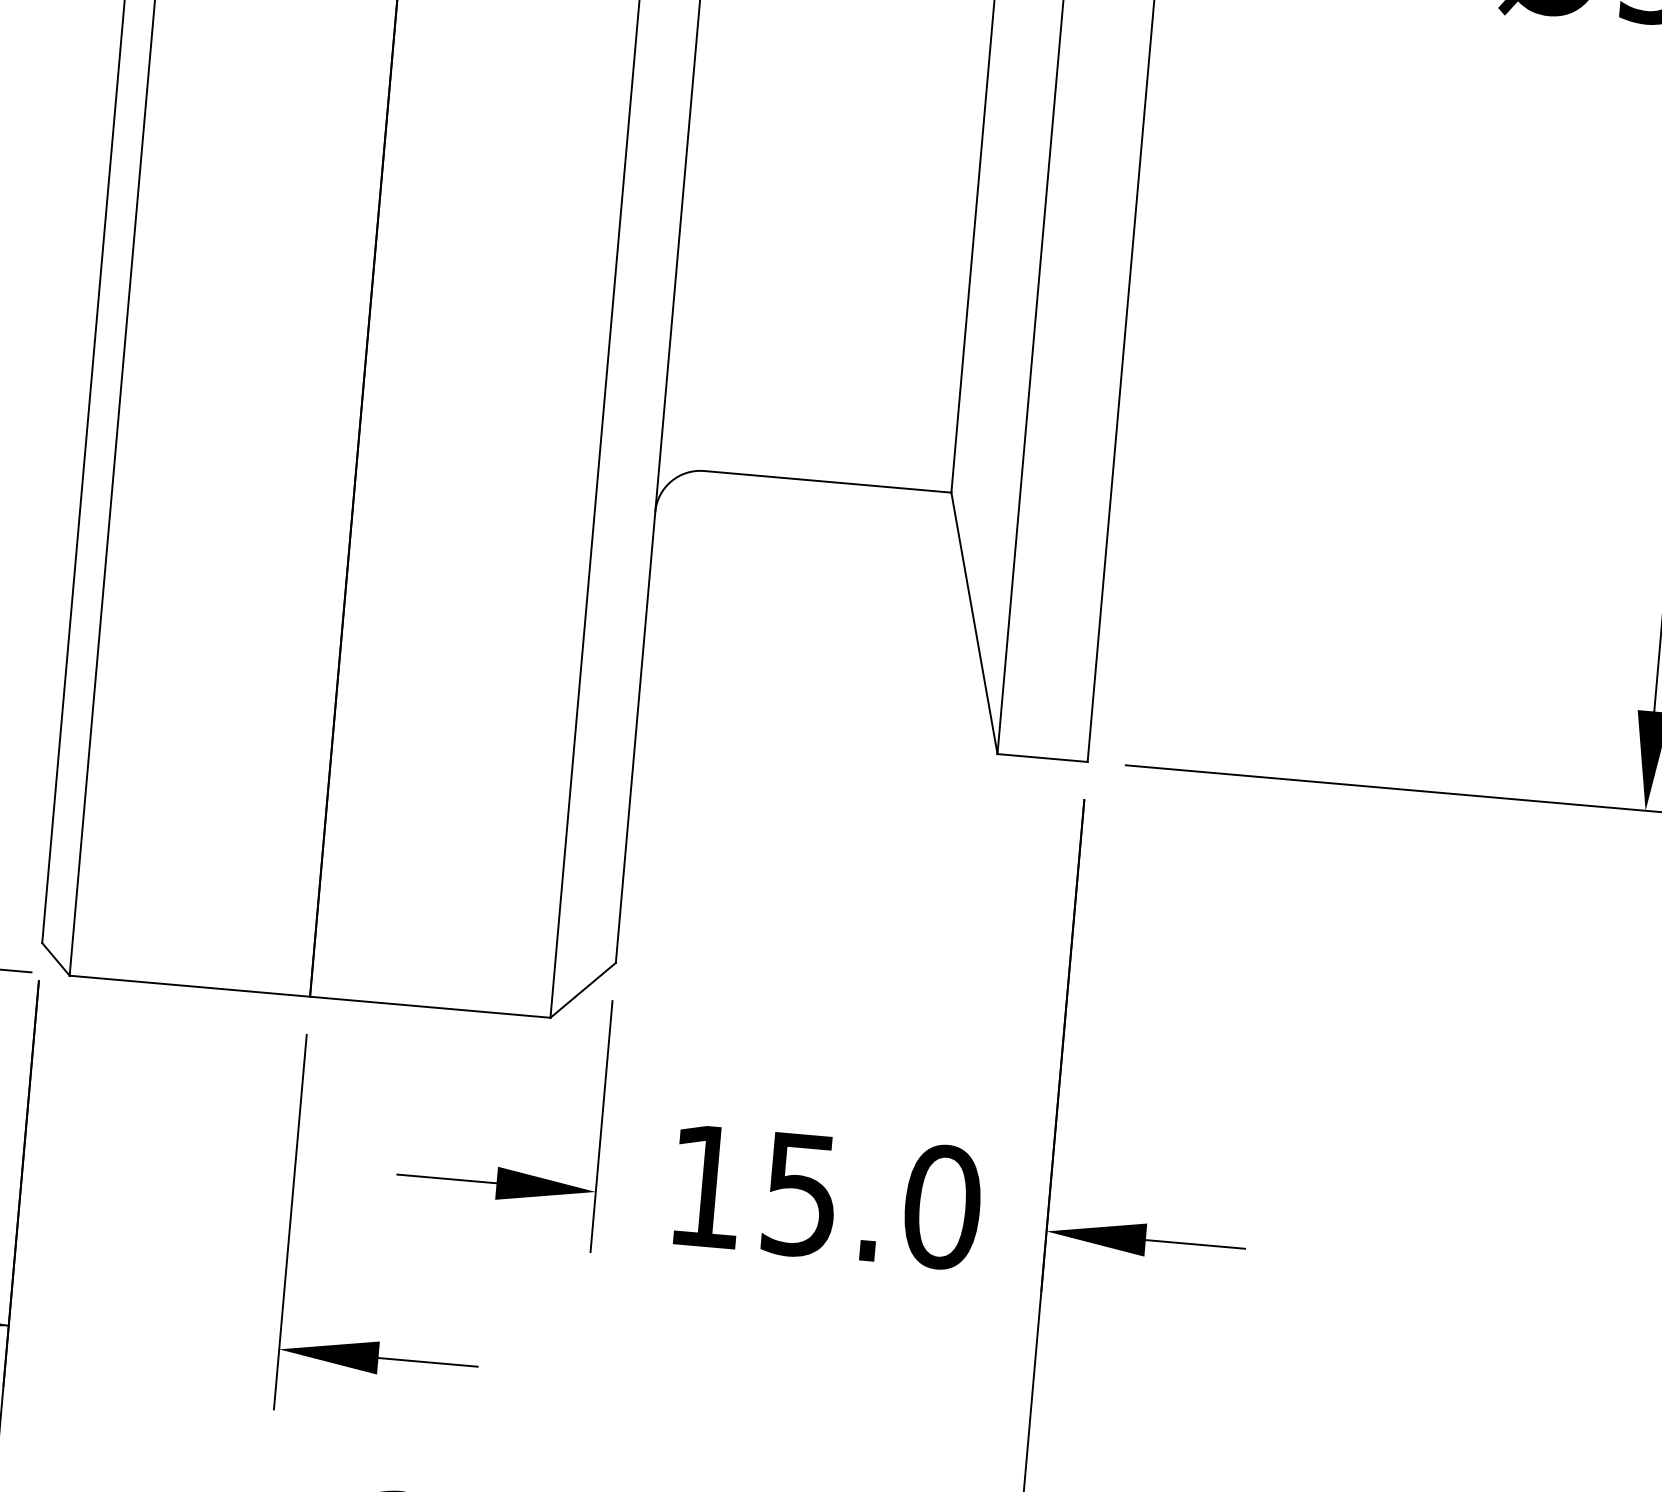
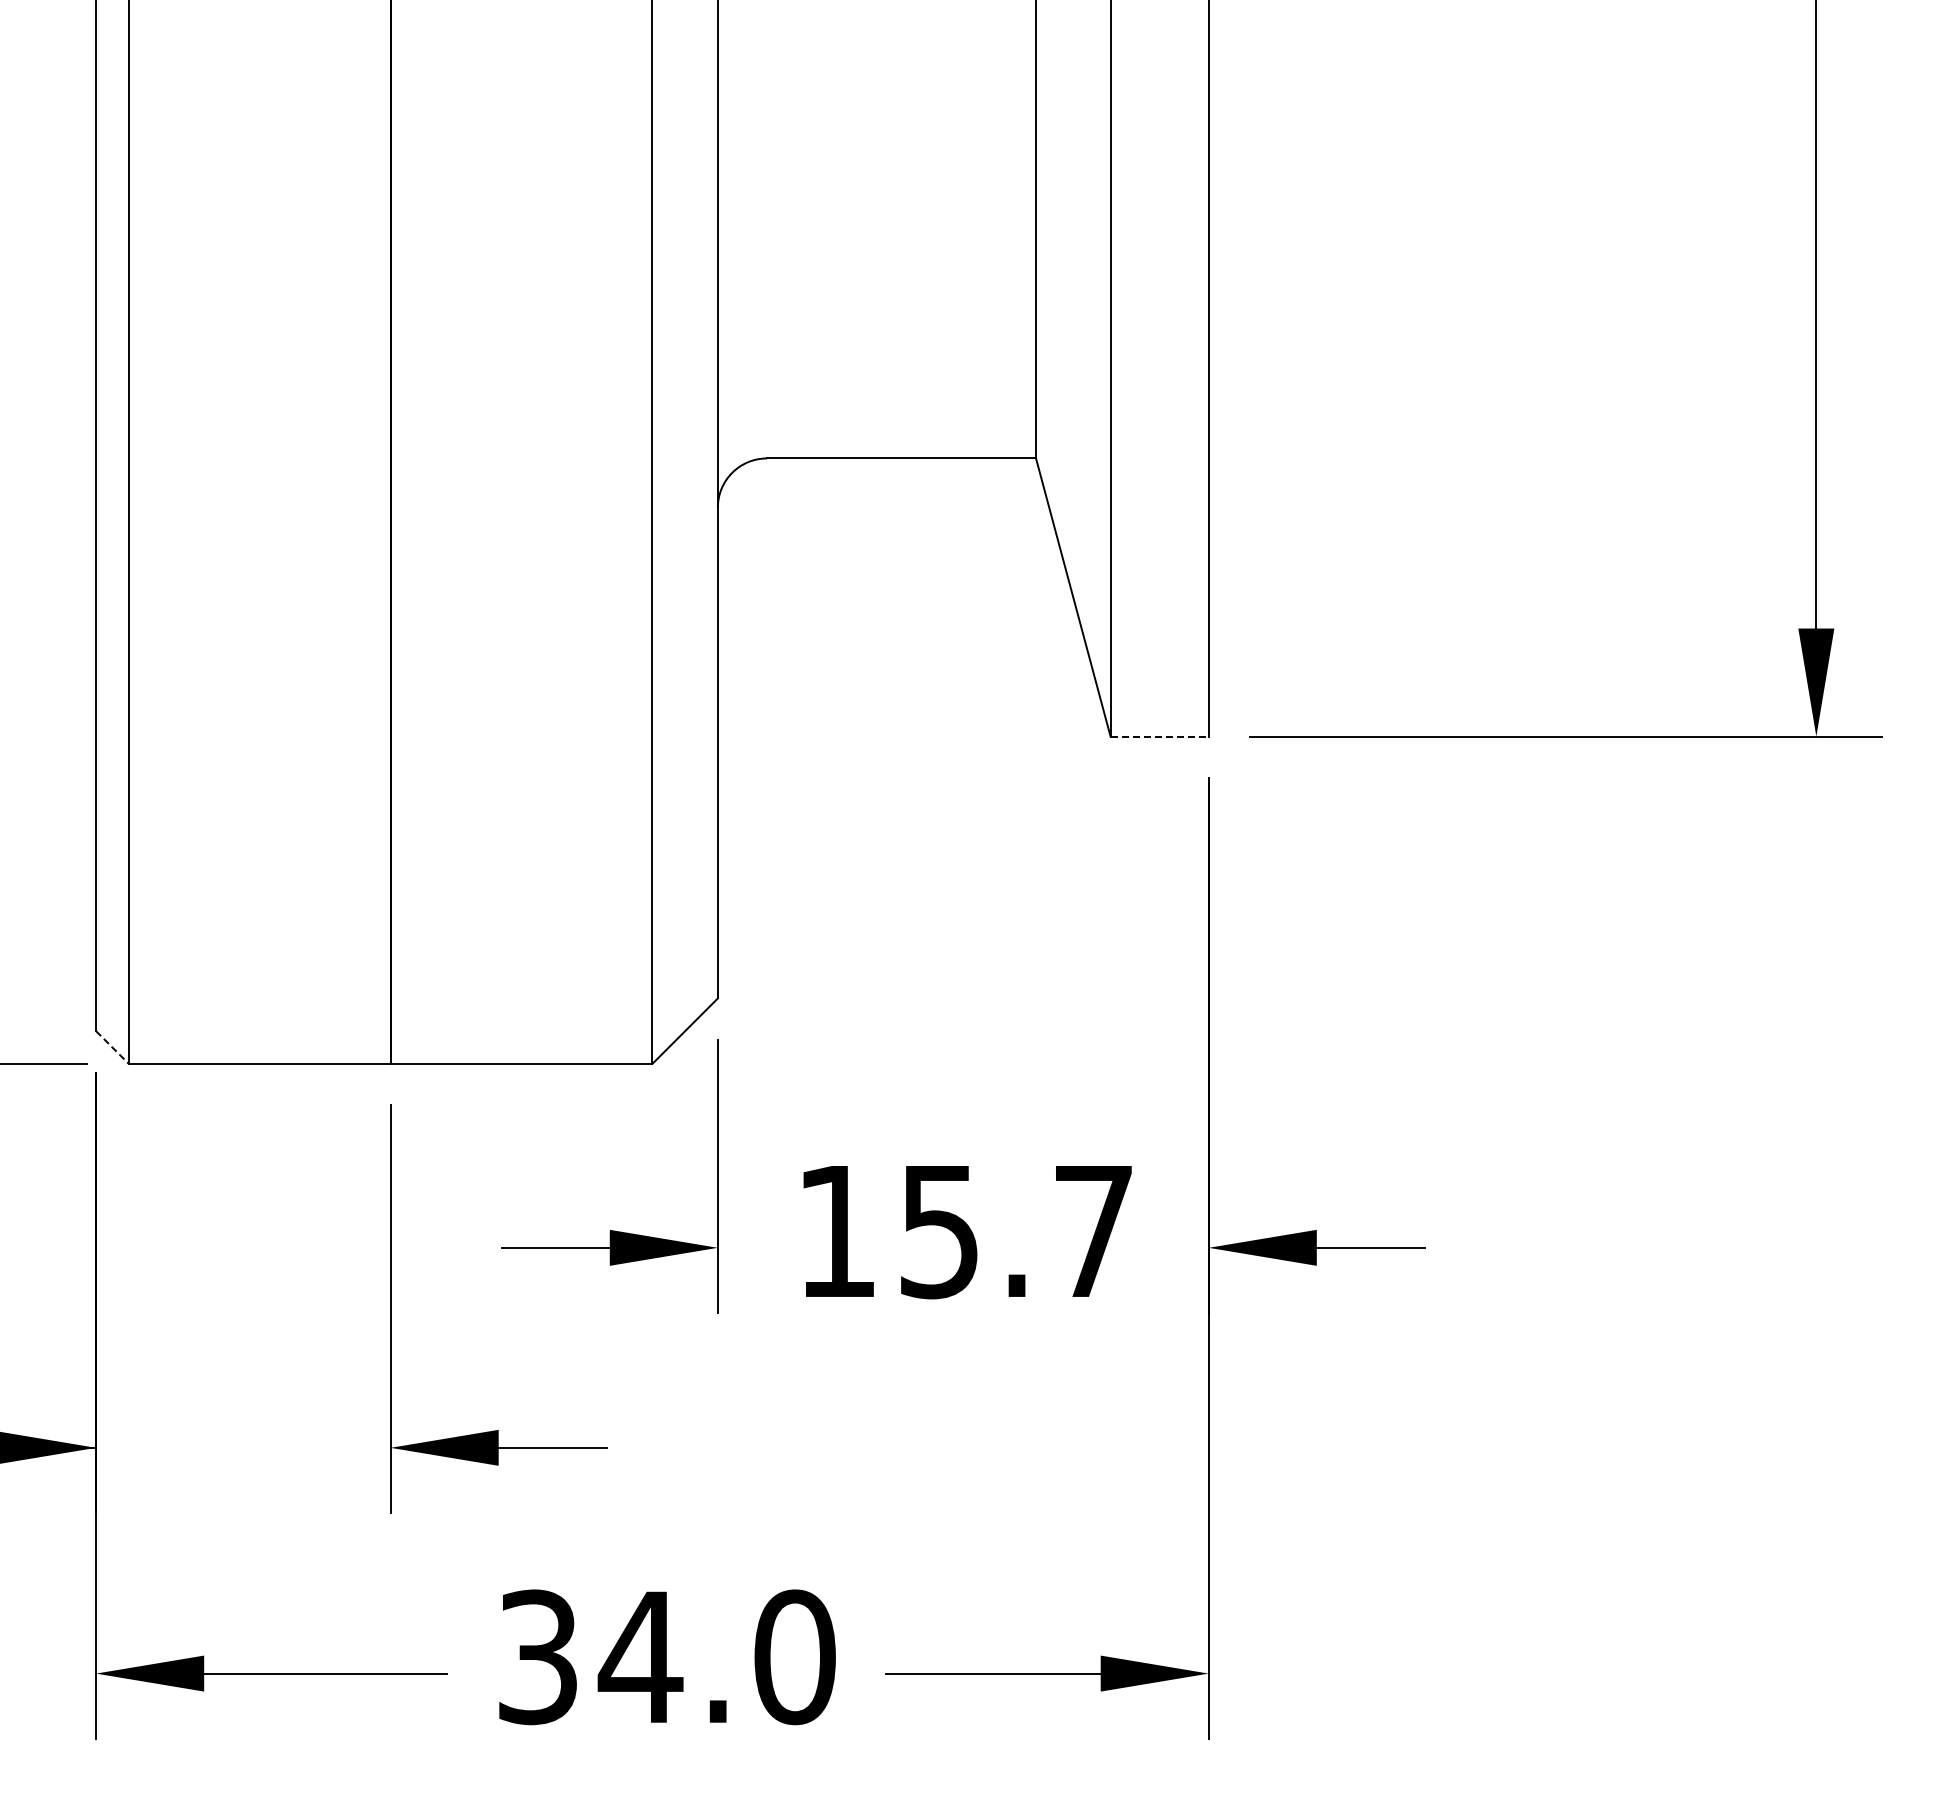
line: (1043, 757) -> (1160, 736), solid -> dashed
line: (55, 959) -> (112, 1047), solid -> dashed
text: (942, 1207) -> (1093, 1231), 15.0 -> 15.7

